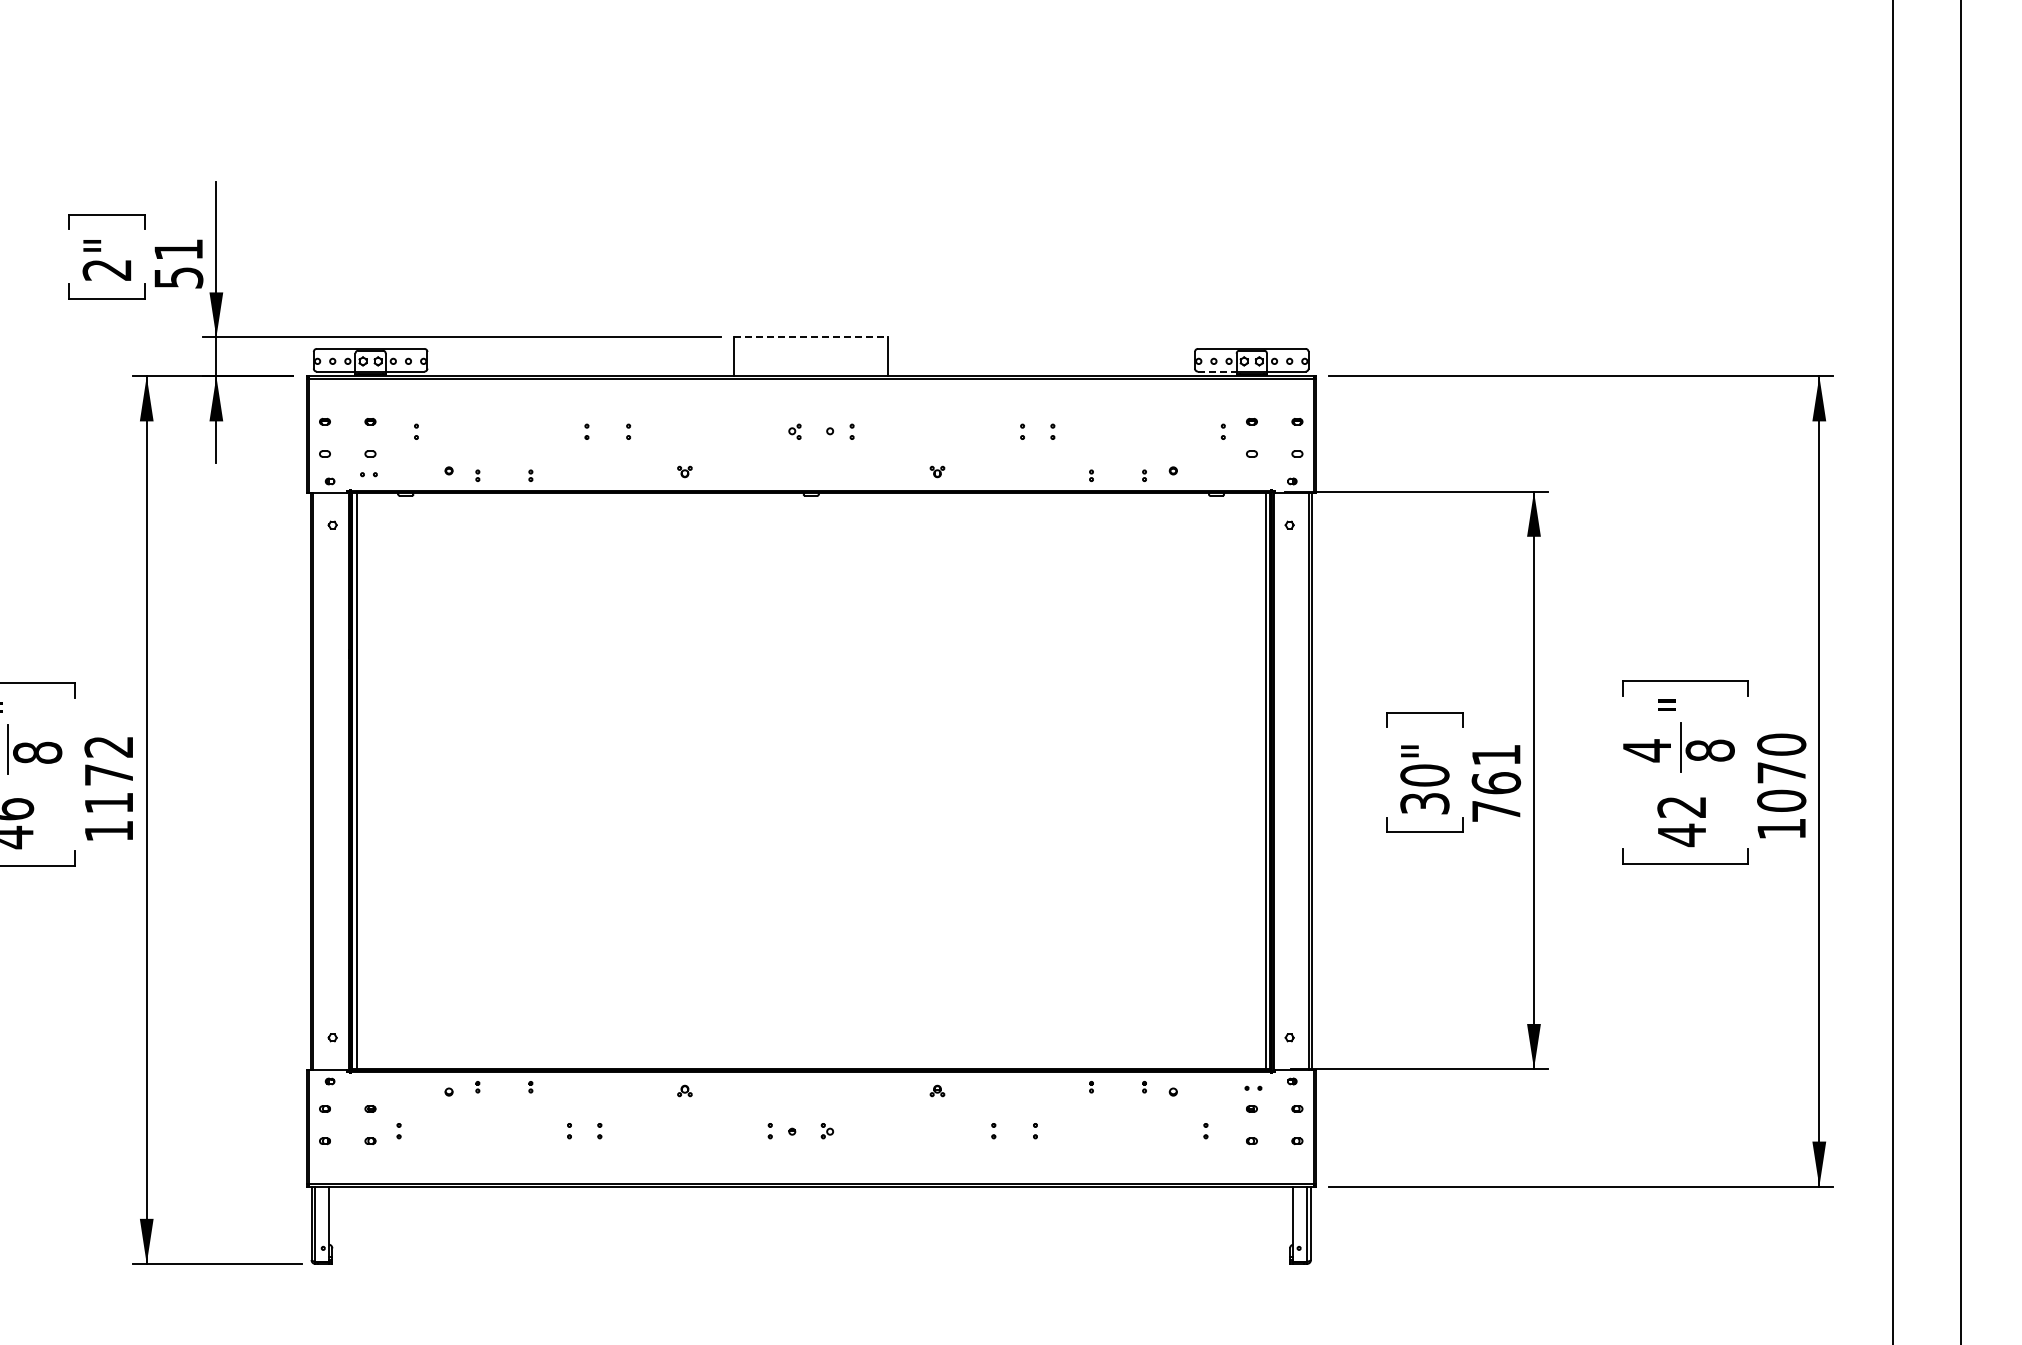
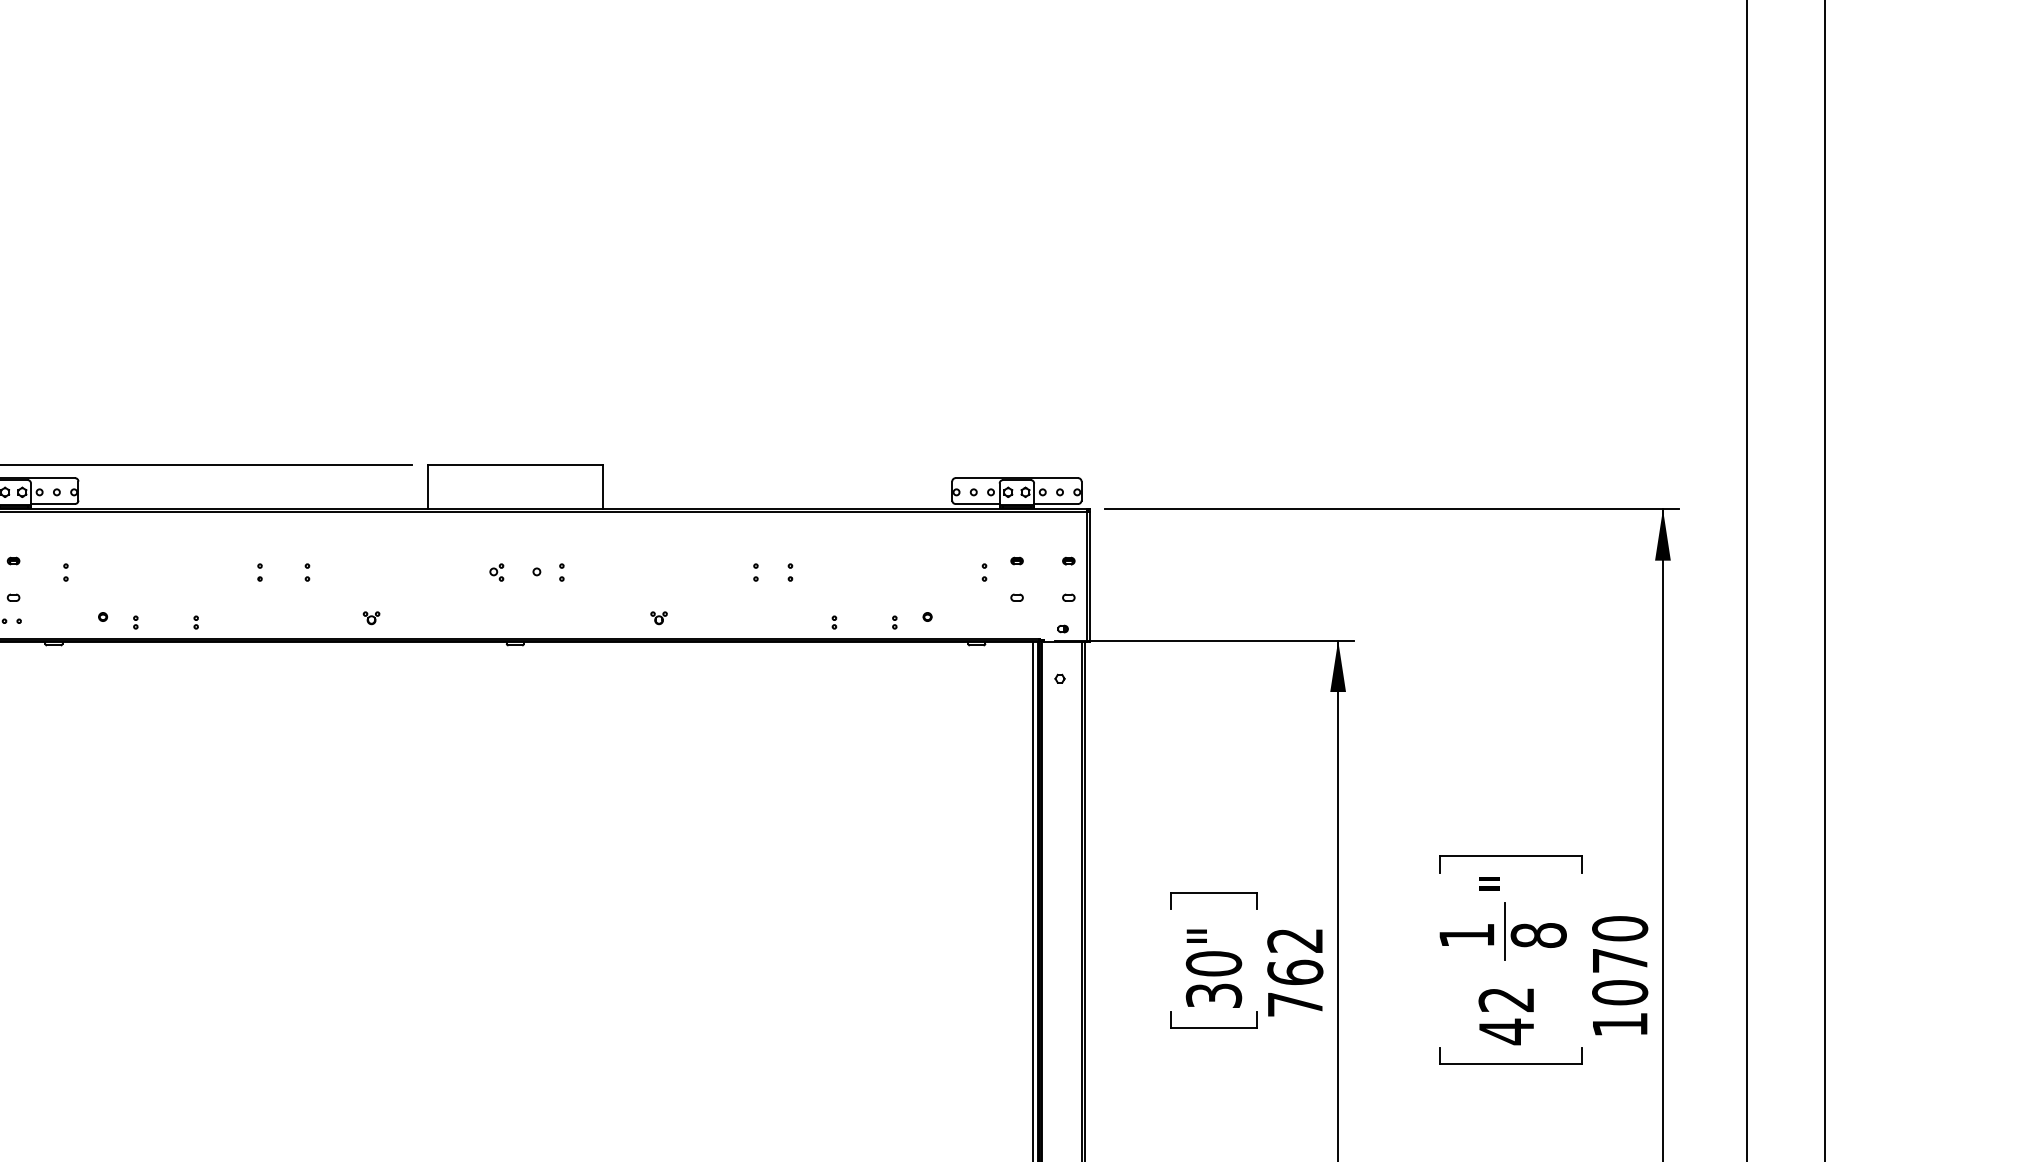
line: (811, 337) -> (515, 465), dashed -> solid
line: (1217, 371) -> (977, 503), dashed -> solid
text: (1646, 750) -> (1466, 935), 4 -> 1
text: (1495, 755) -> (1294, 940), 761 -> 762

